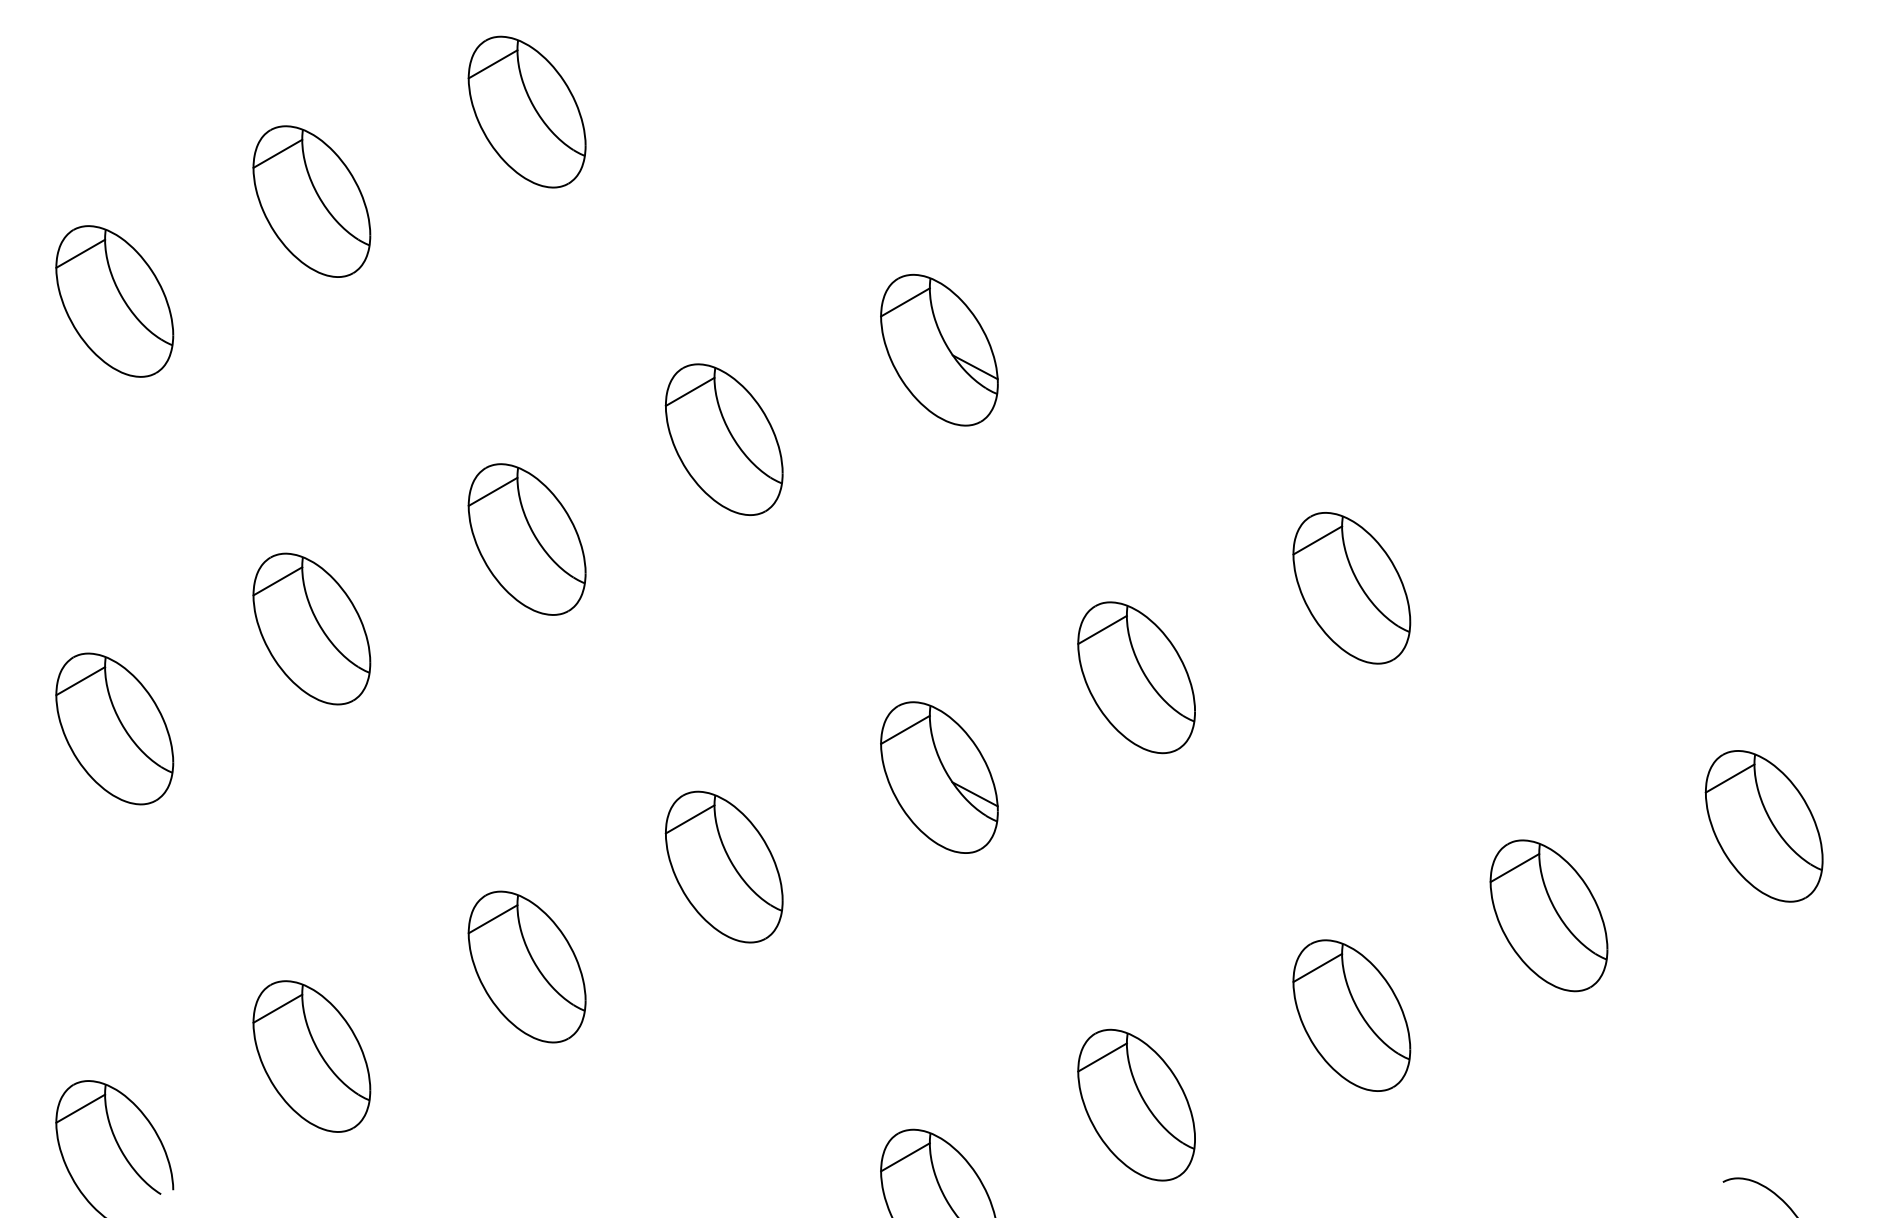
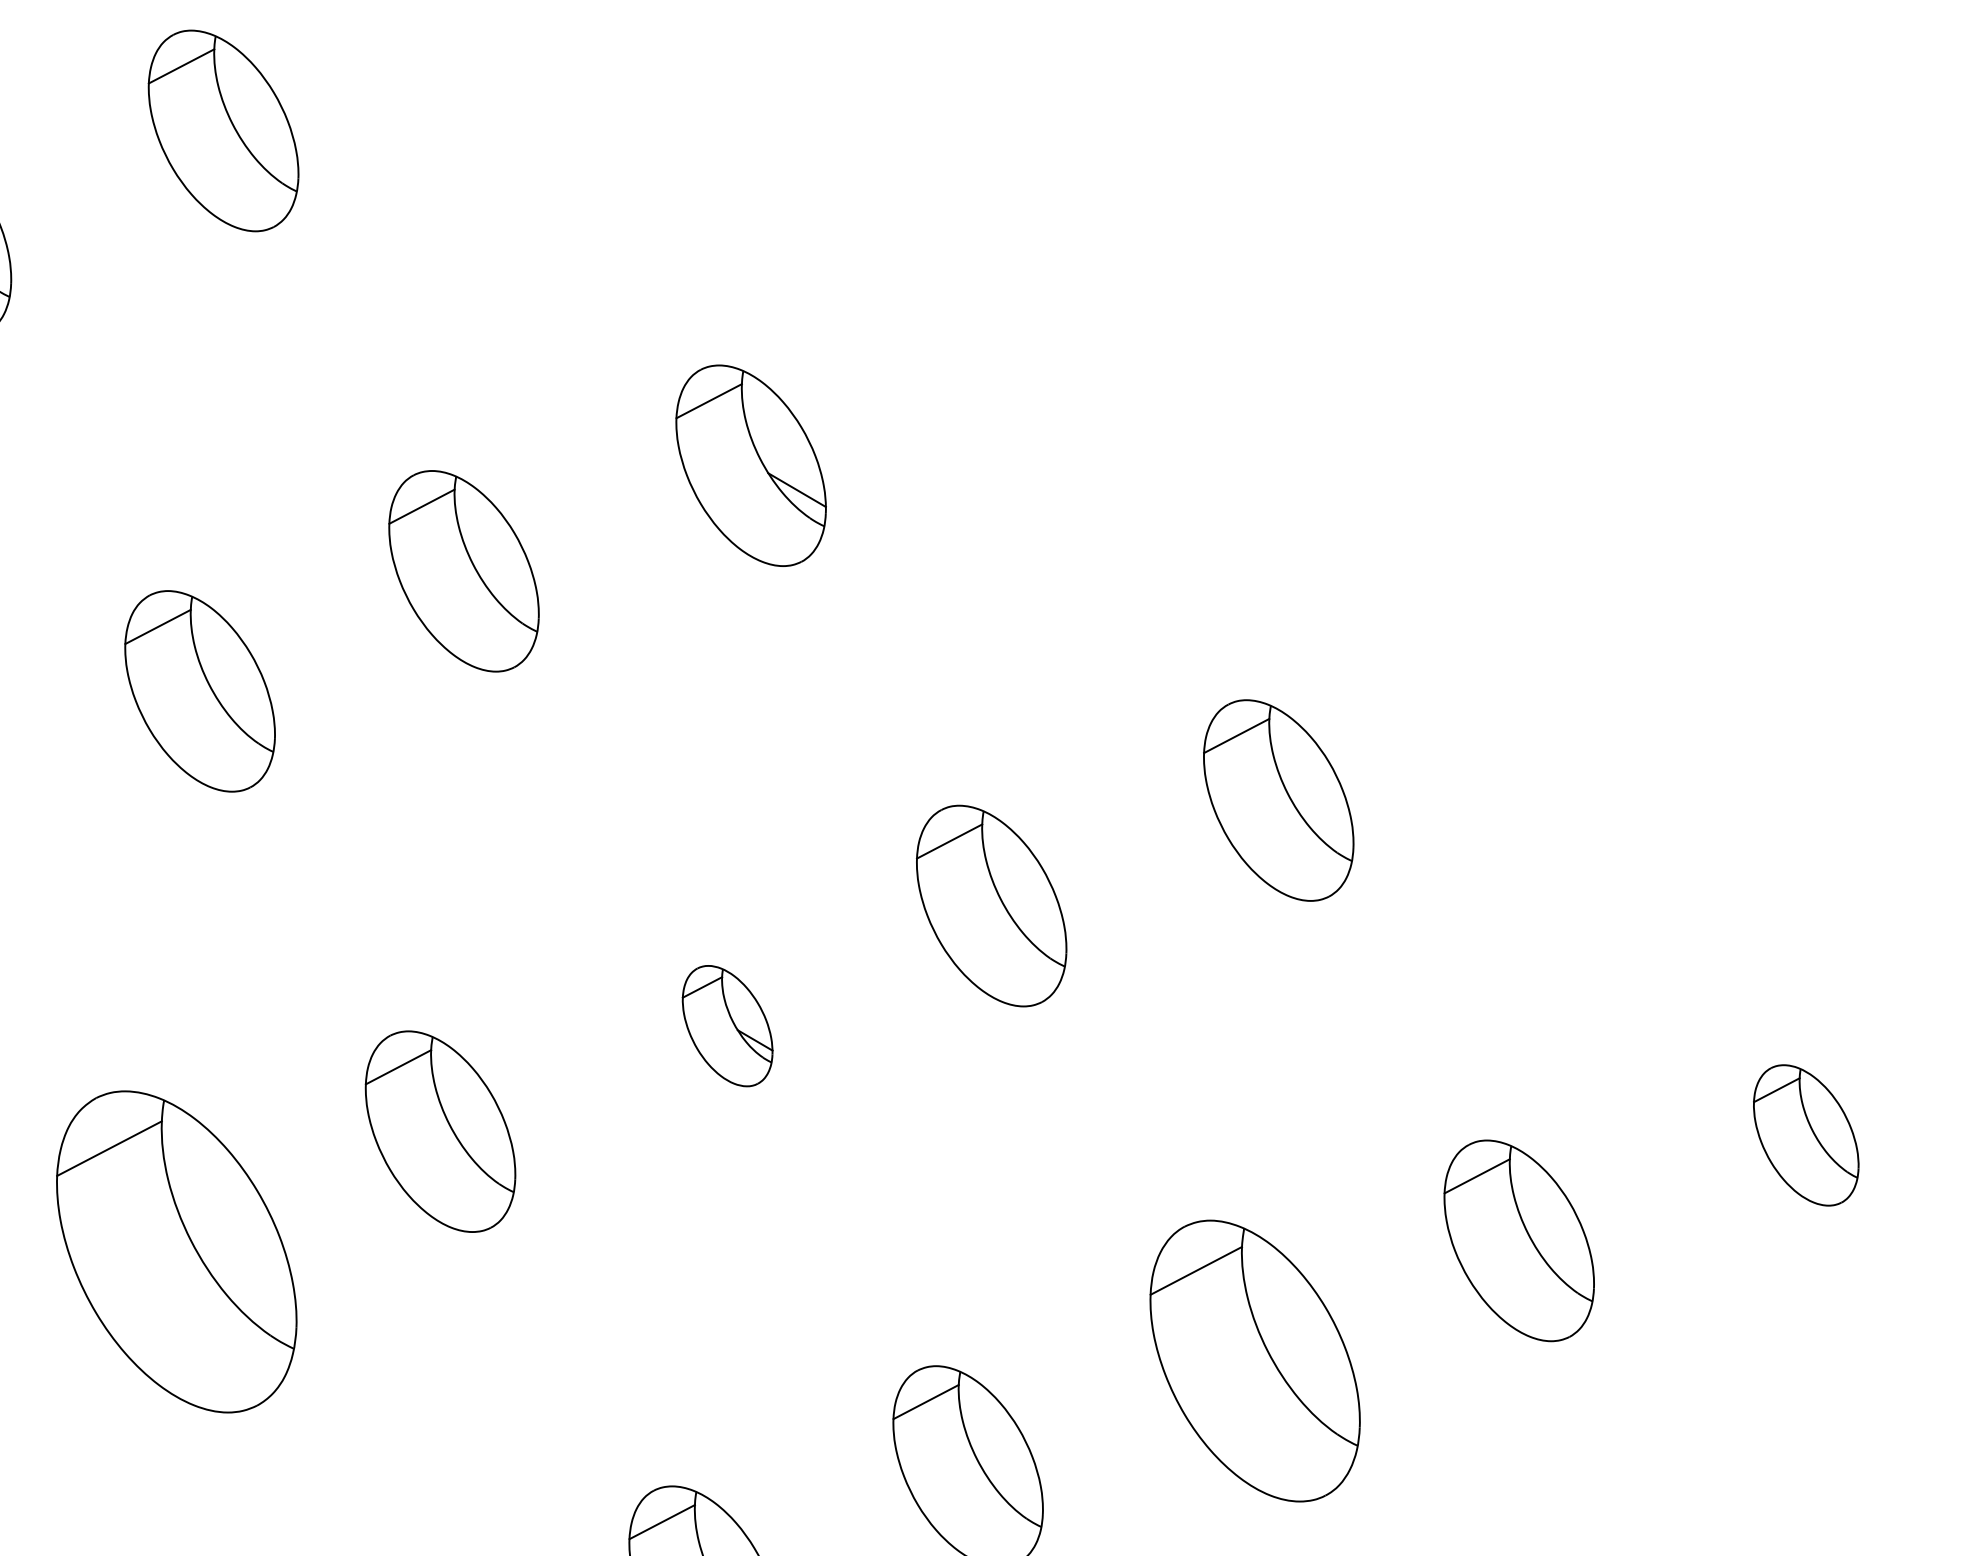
part: (939, 777) -> (727, 1026), size x0.6
part: (1763, 826) -> (1805, 1135), size x0.7
part: (526, 966) -> (175, 1251), size x1.6
part: (1351, 1015) -> (1254, 1360), size x1.4

